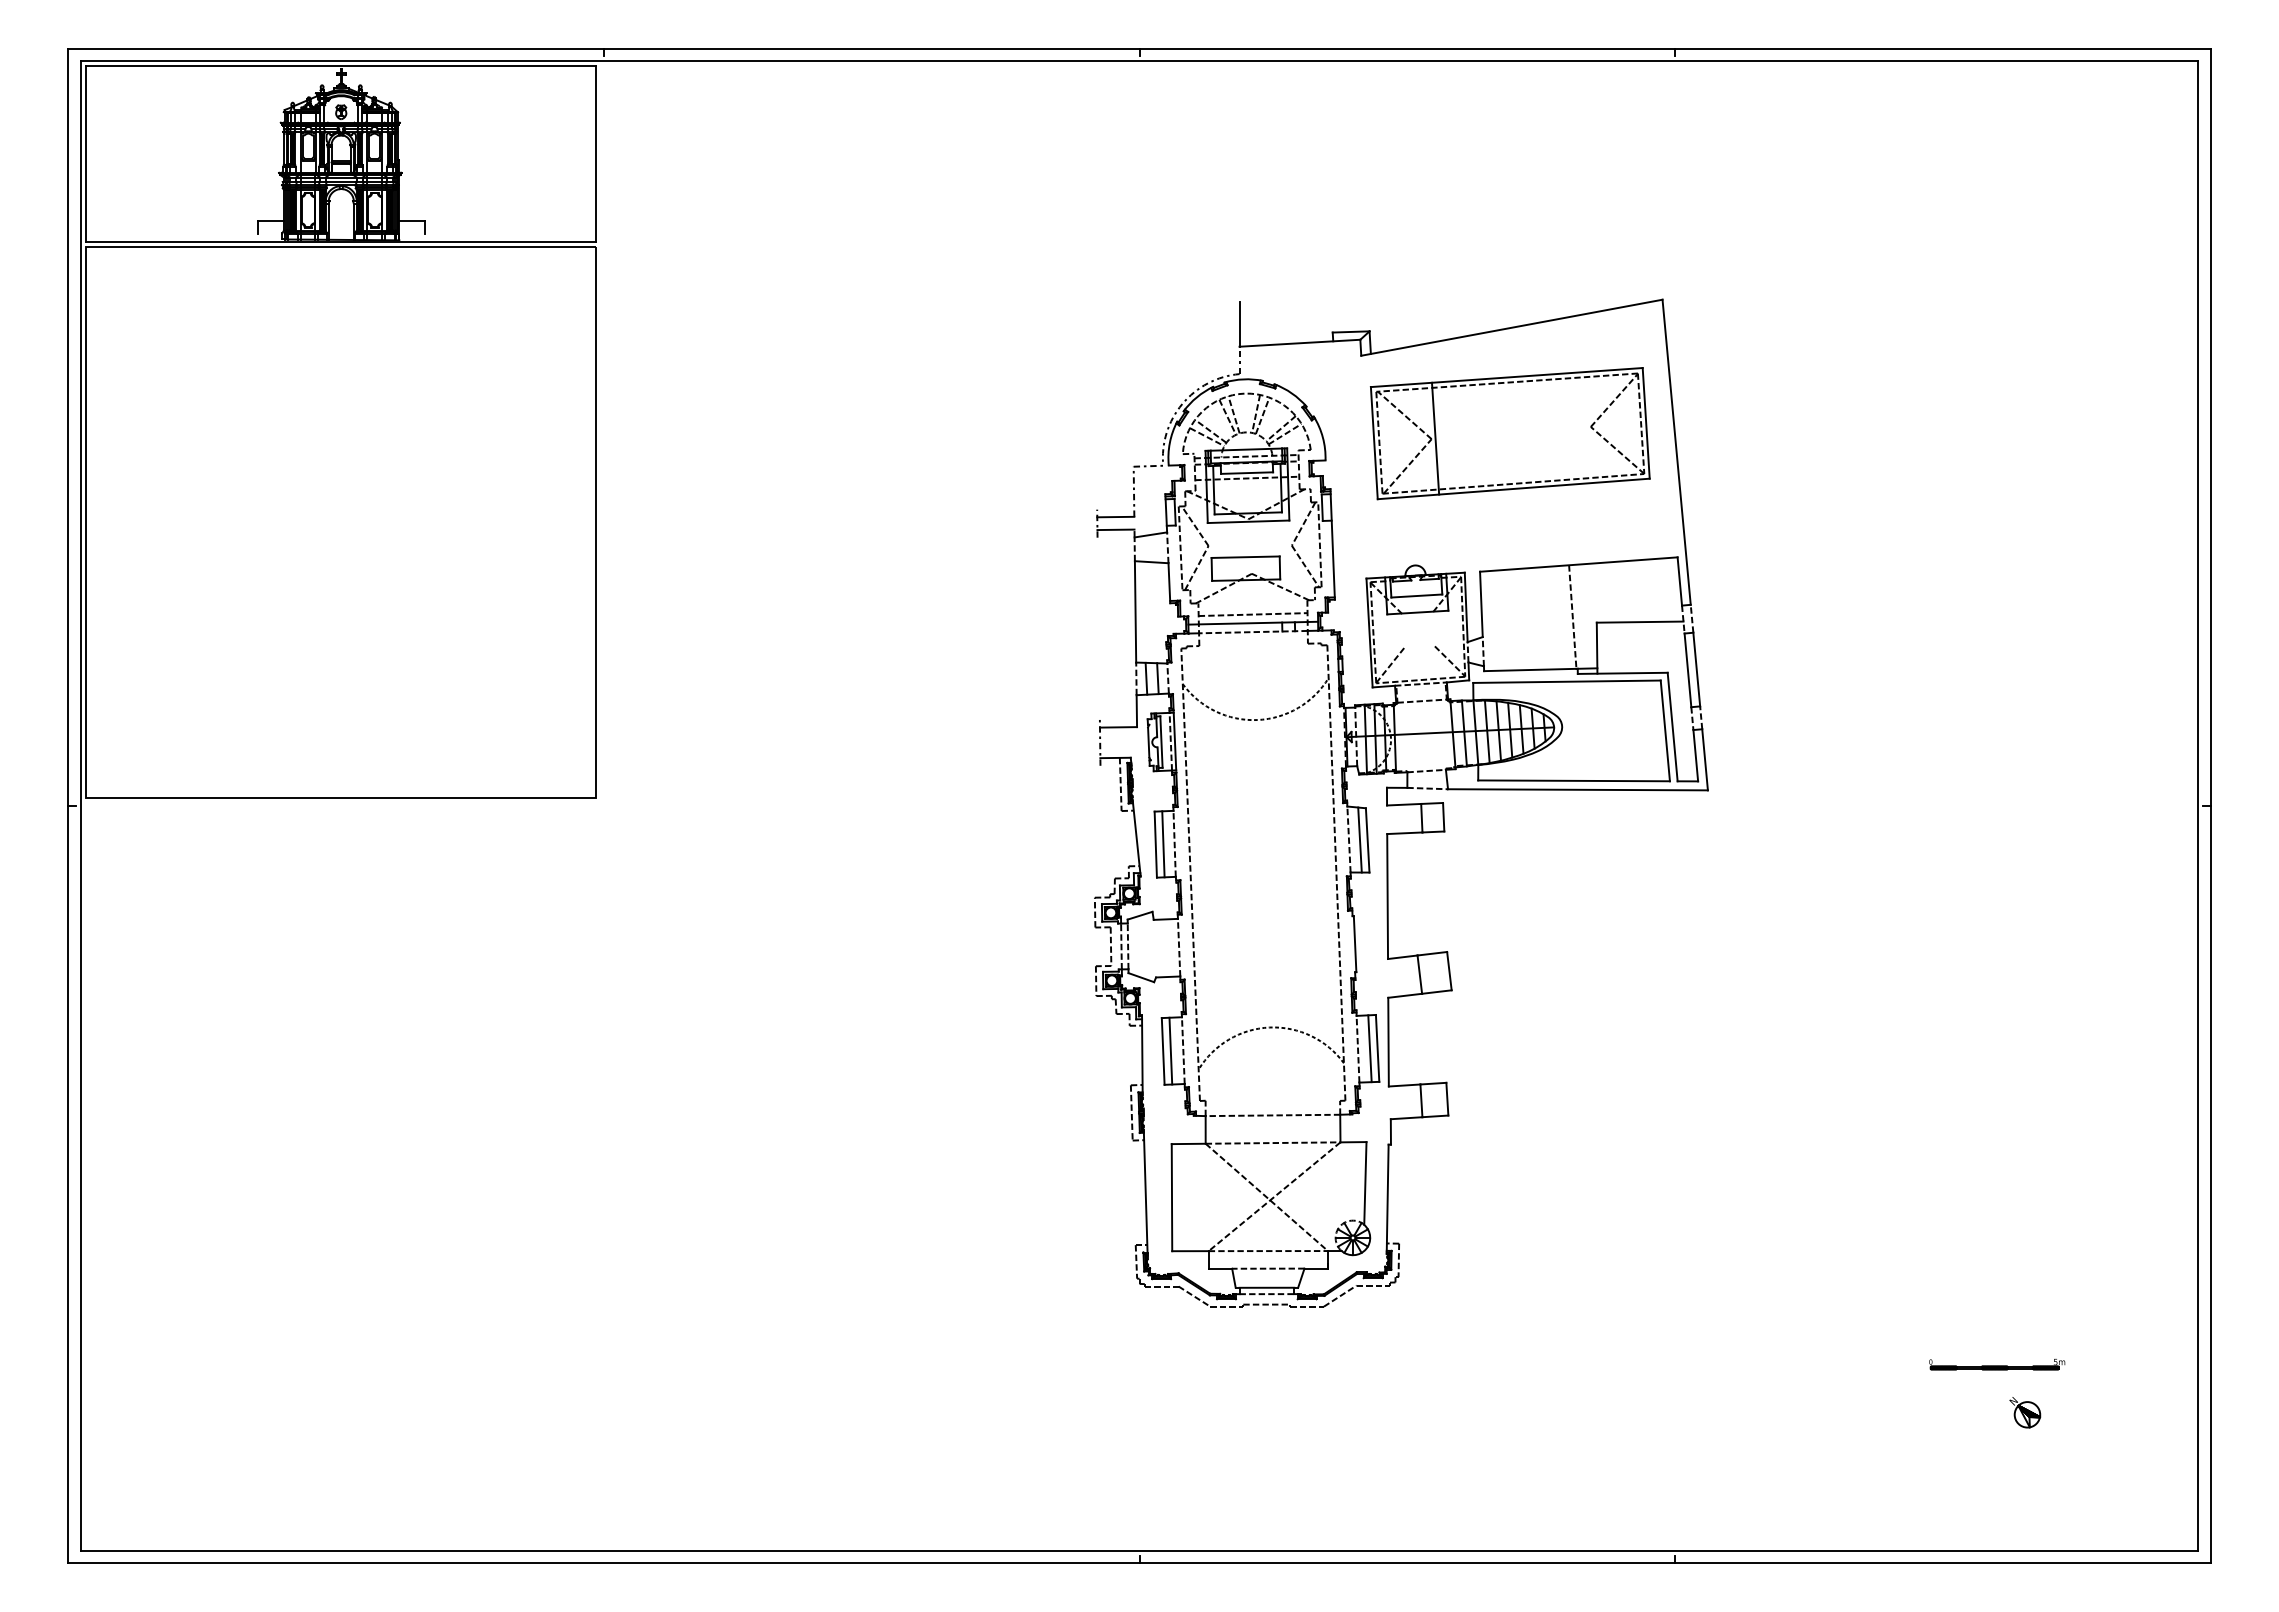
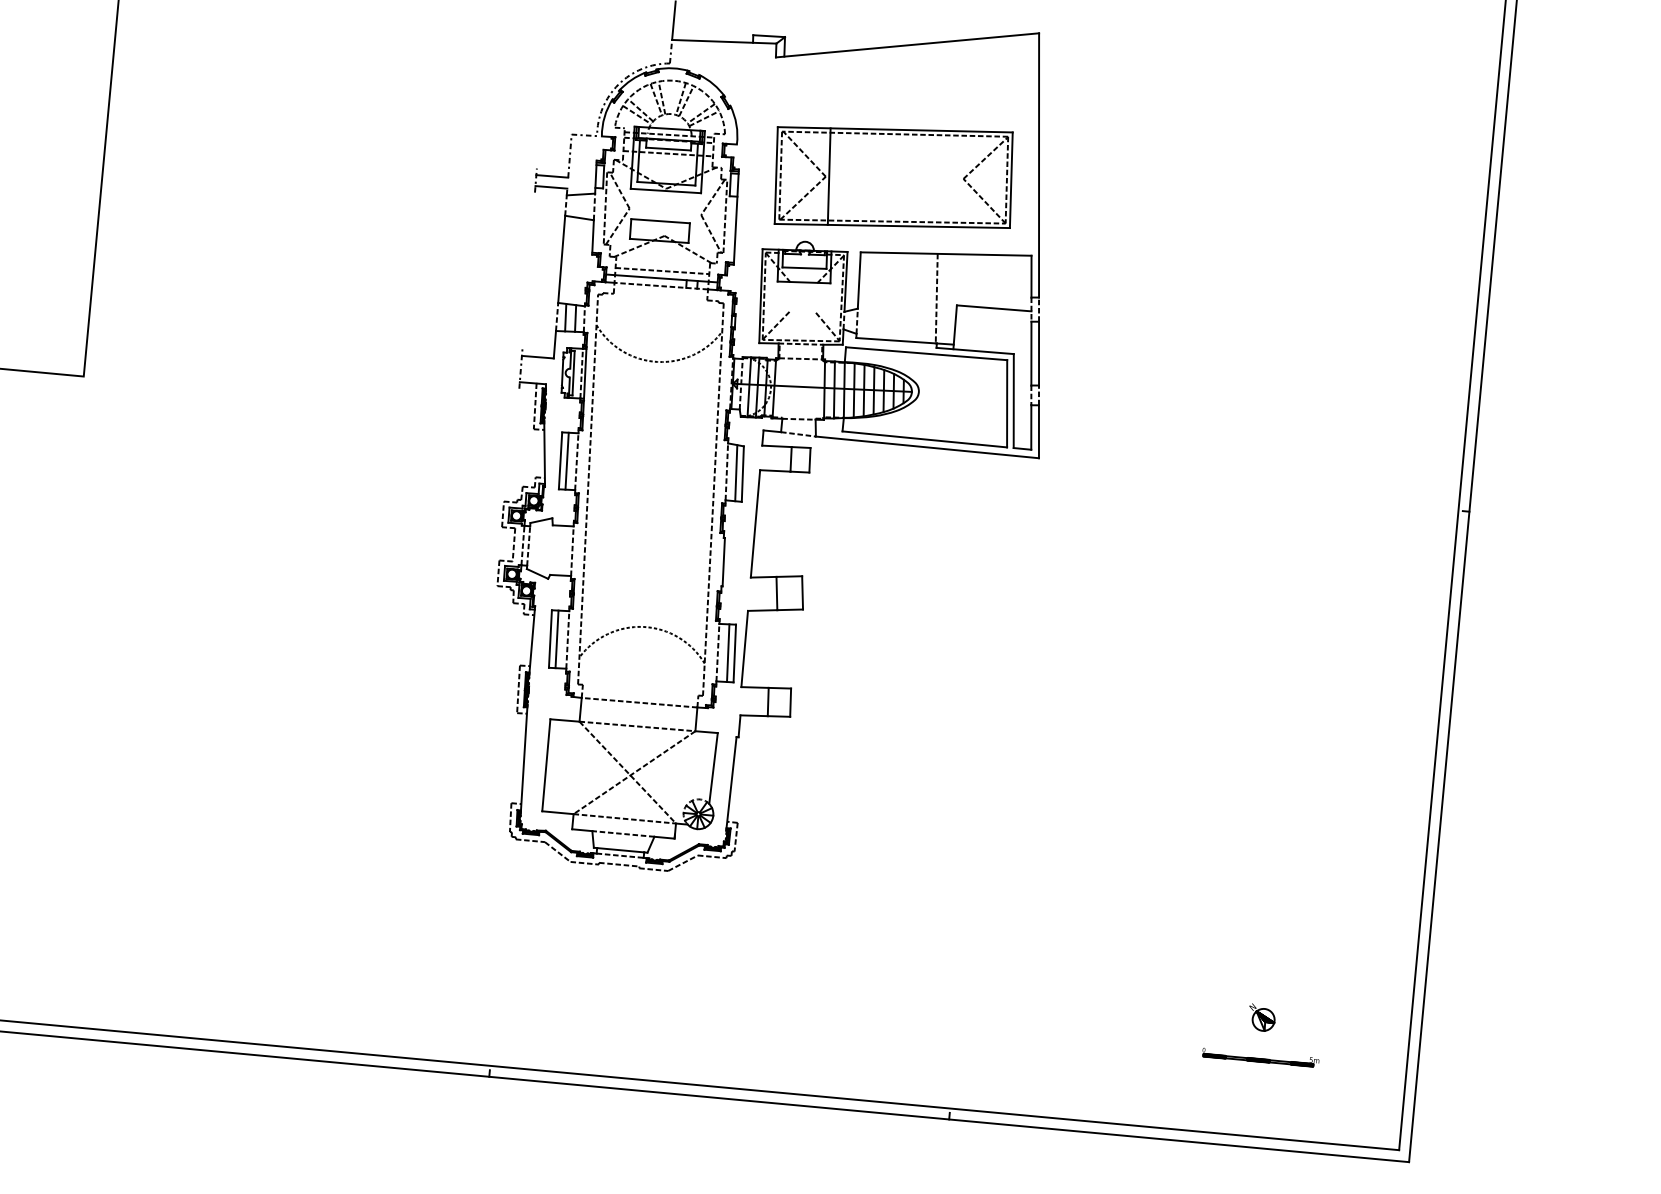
part: (1509, 433) -> (893, 178), moved
part: (1997, 1364) -> (1261, 1057), moved

